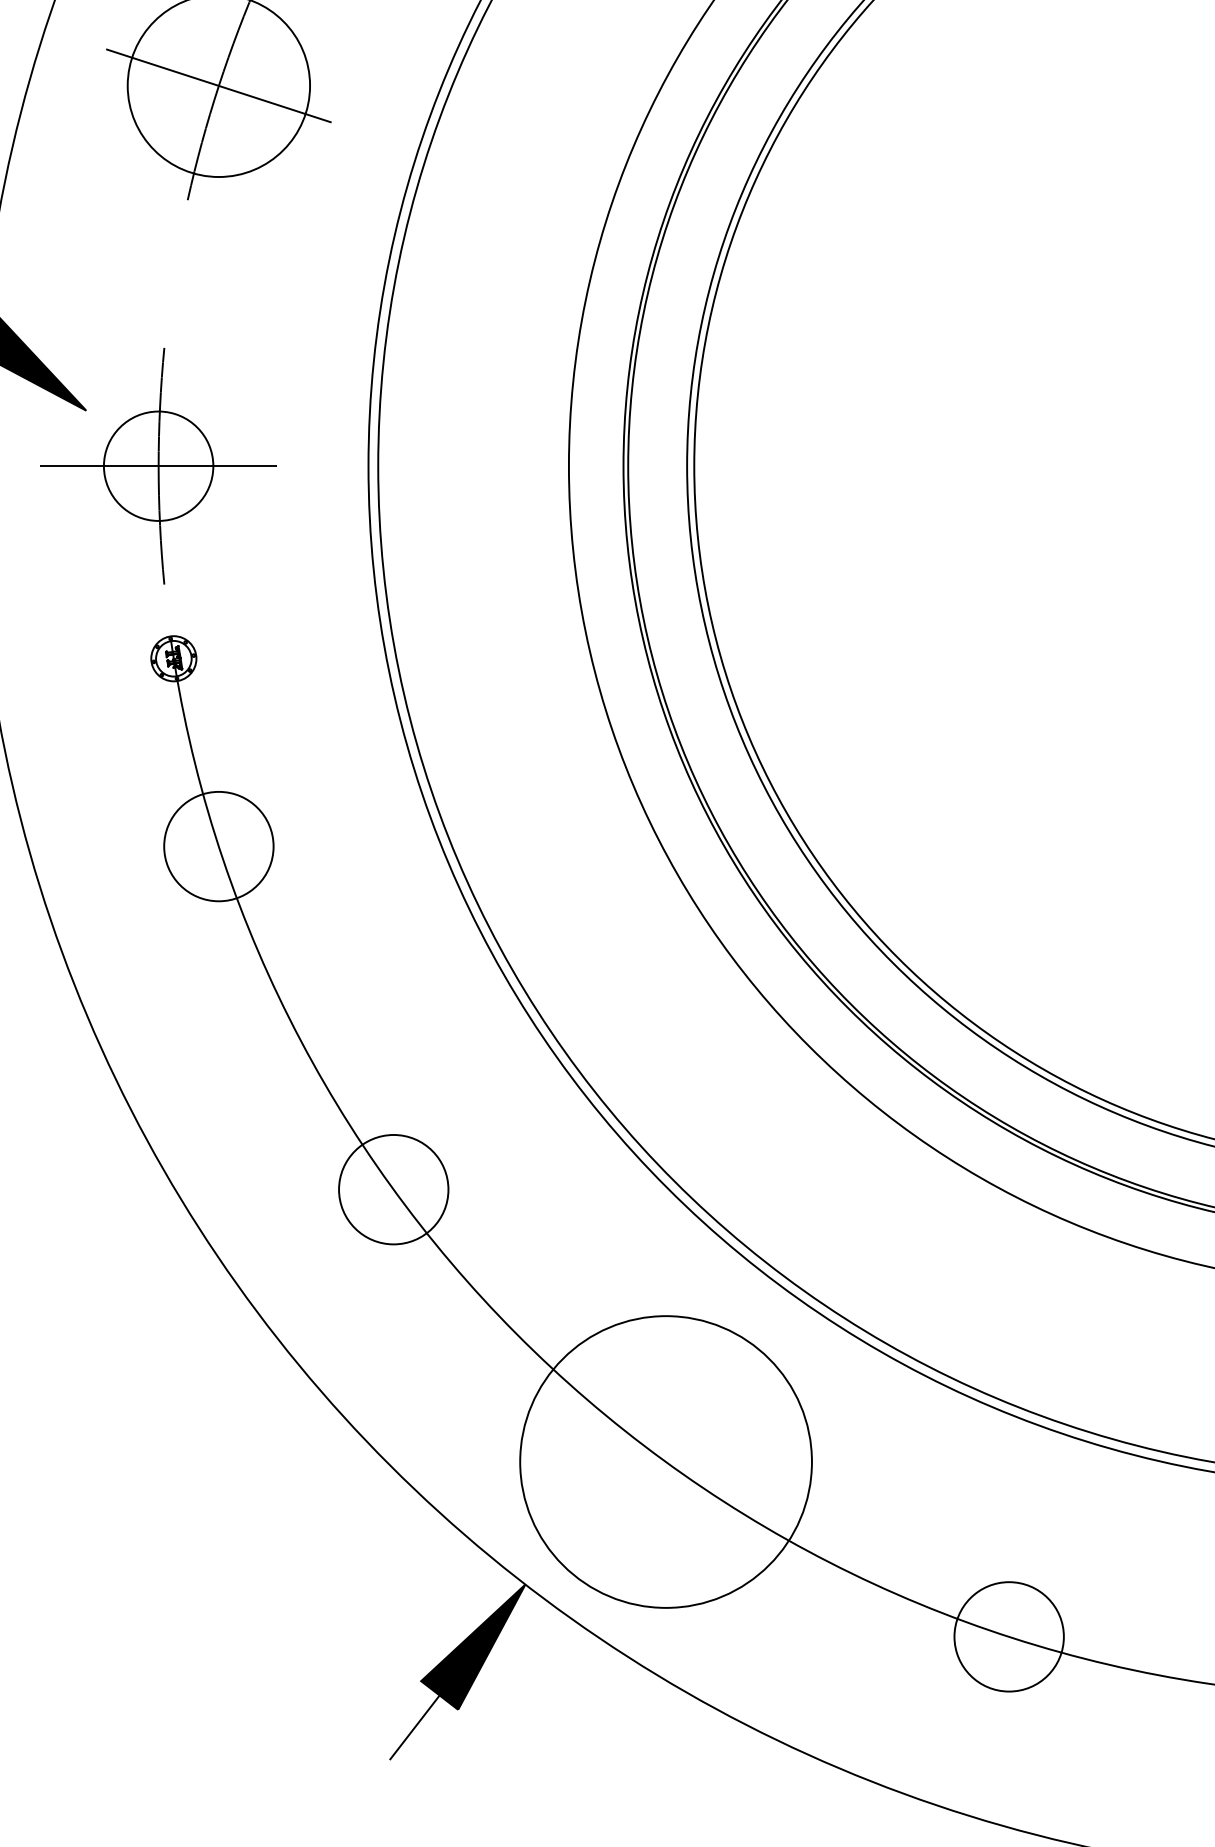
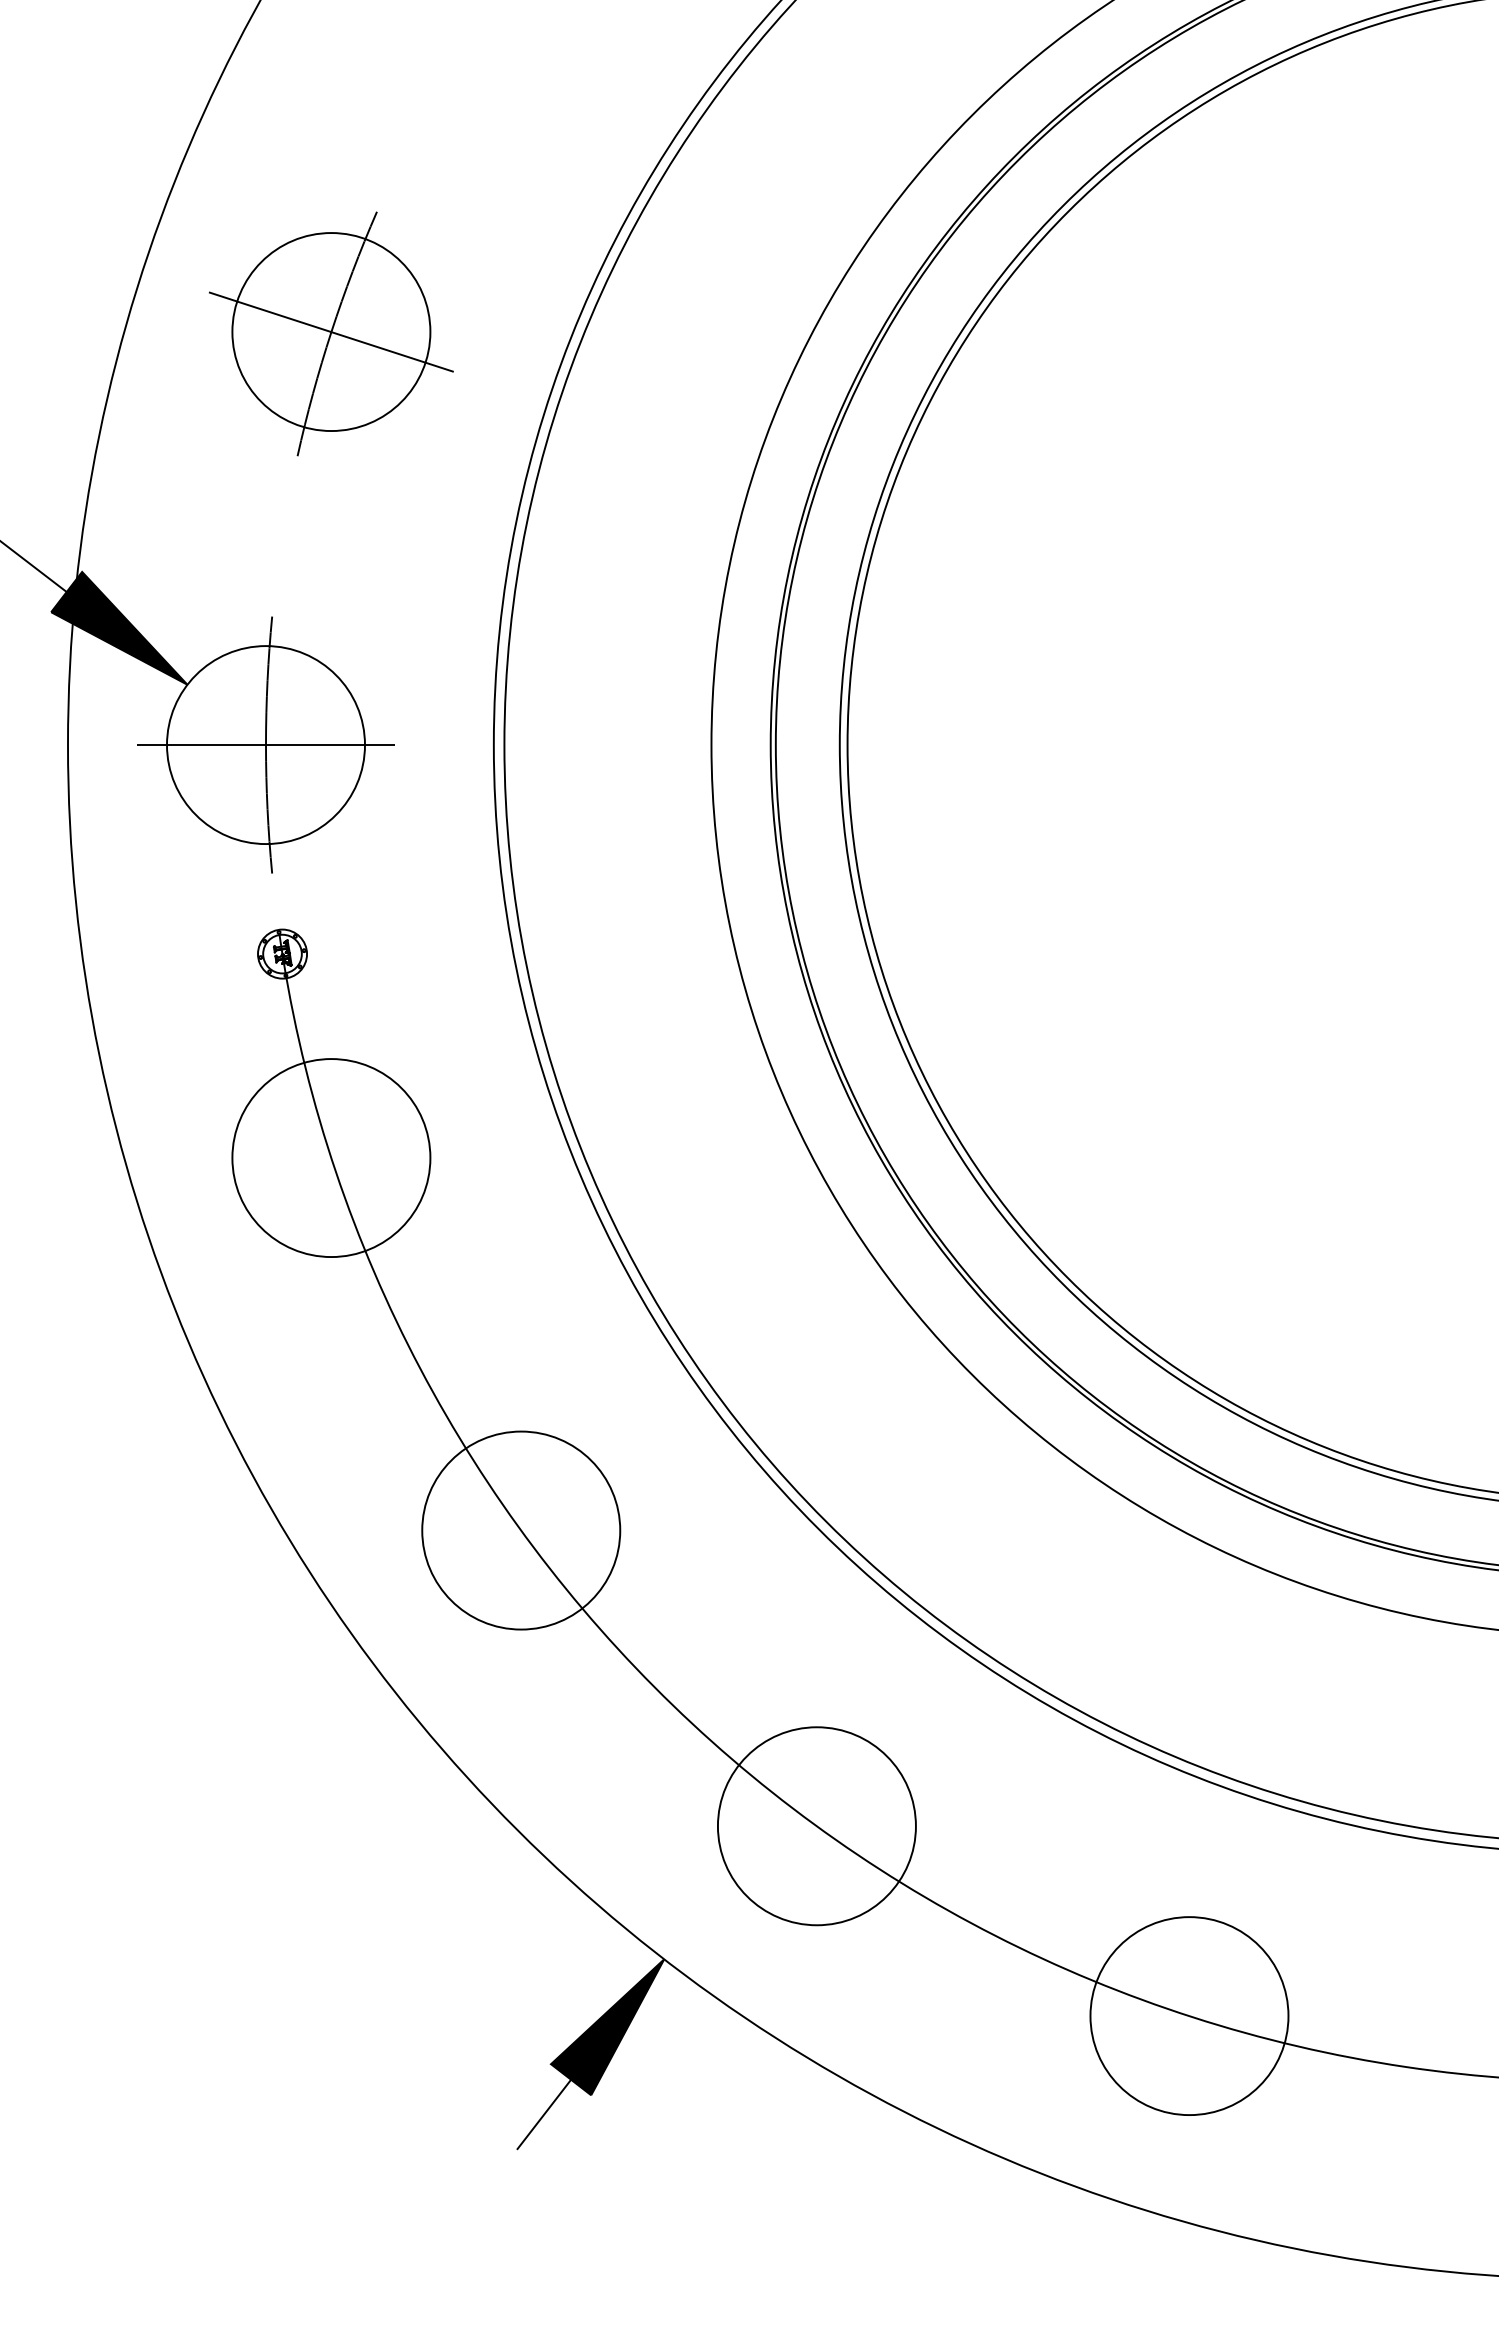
circle: (158, 466) -> (265, 745), size x1.67
circle: (218, 847) -> (331, 1158), size x1.67
circle: (393, 1189) -> (521, 1530), size x1.67
circle: (665, 1462) -> (816, 1826), size x0.62
circle: (1009, 1637) -> (1189, 2016), size x1.67

